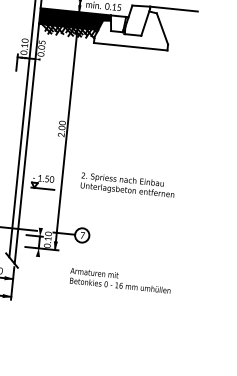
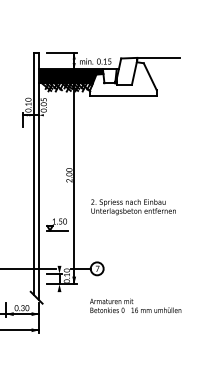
text: (127, 186) -> (133, 207), moved

